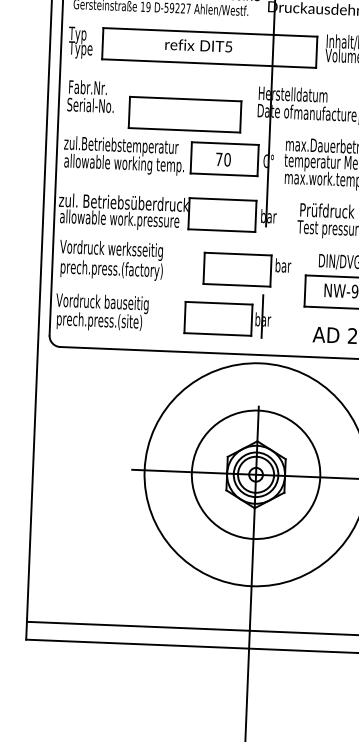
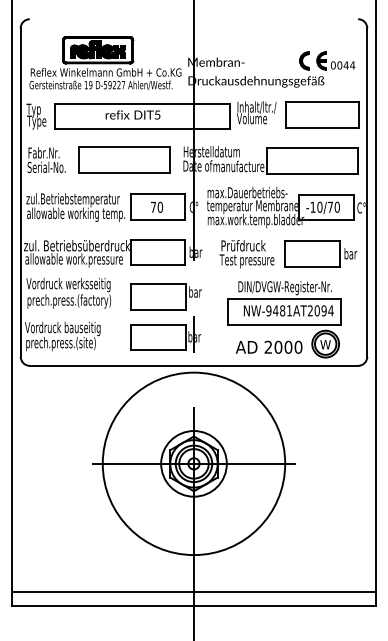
part: (185, 114) -> (124, 159), moved
part: (246, 269) -> (165, 296), moved
circle: (255, 474) -> (193, 463), size x0.62

